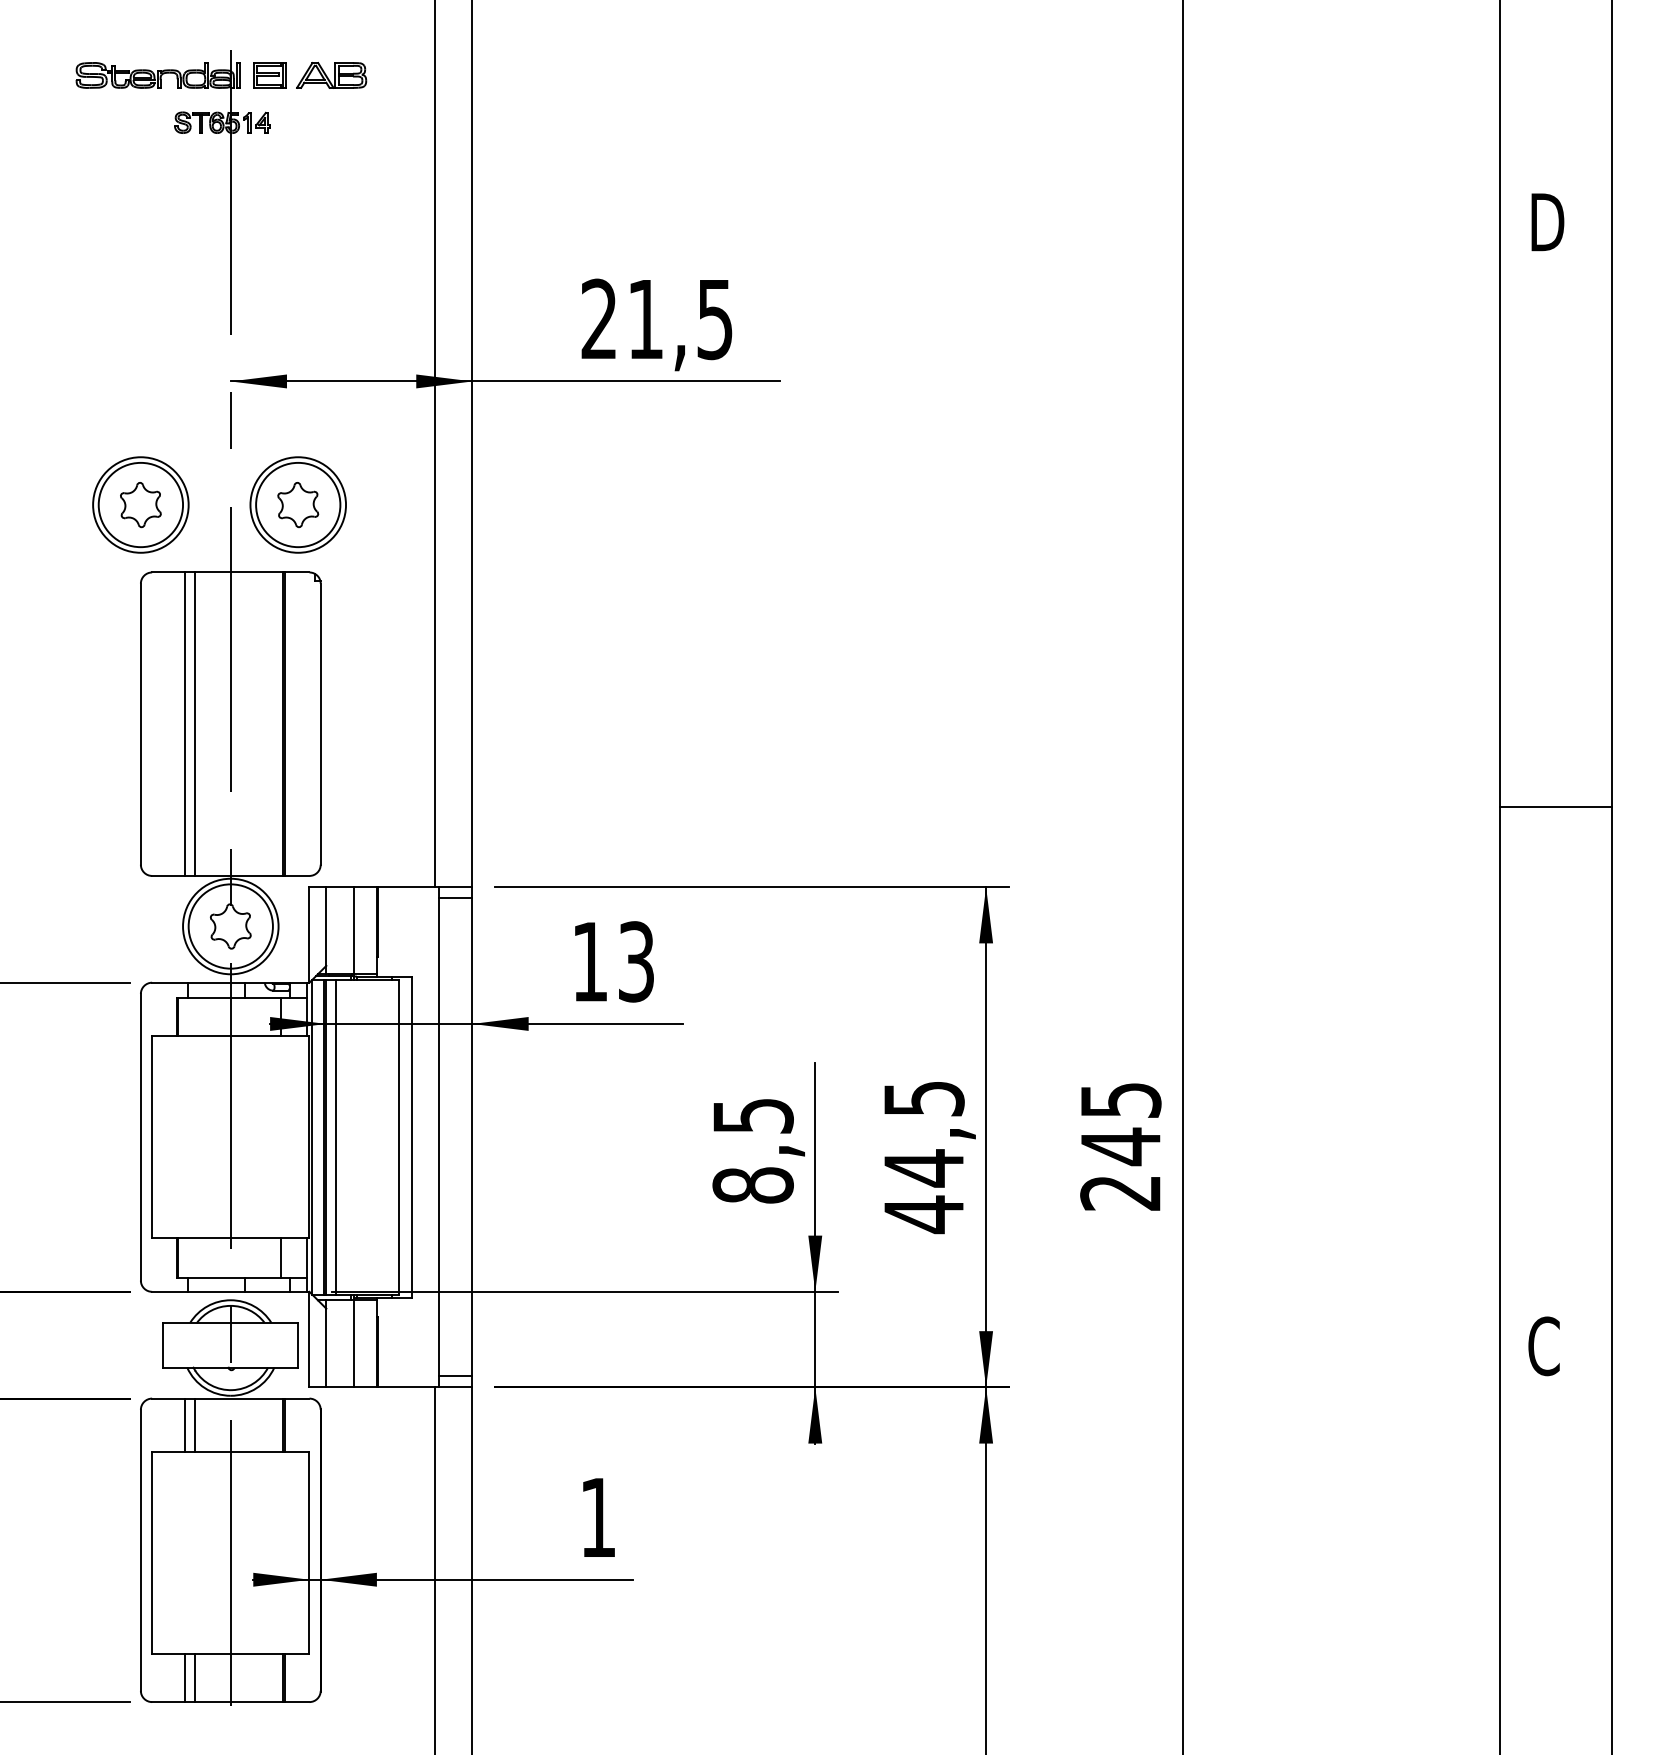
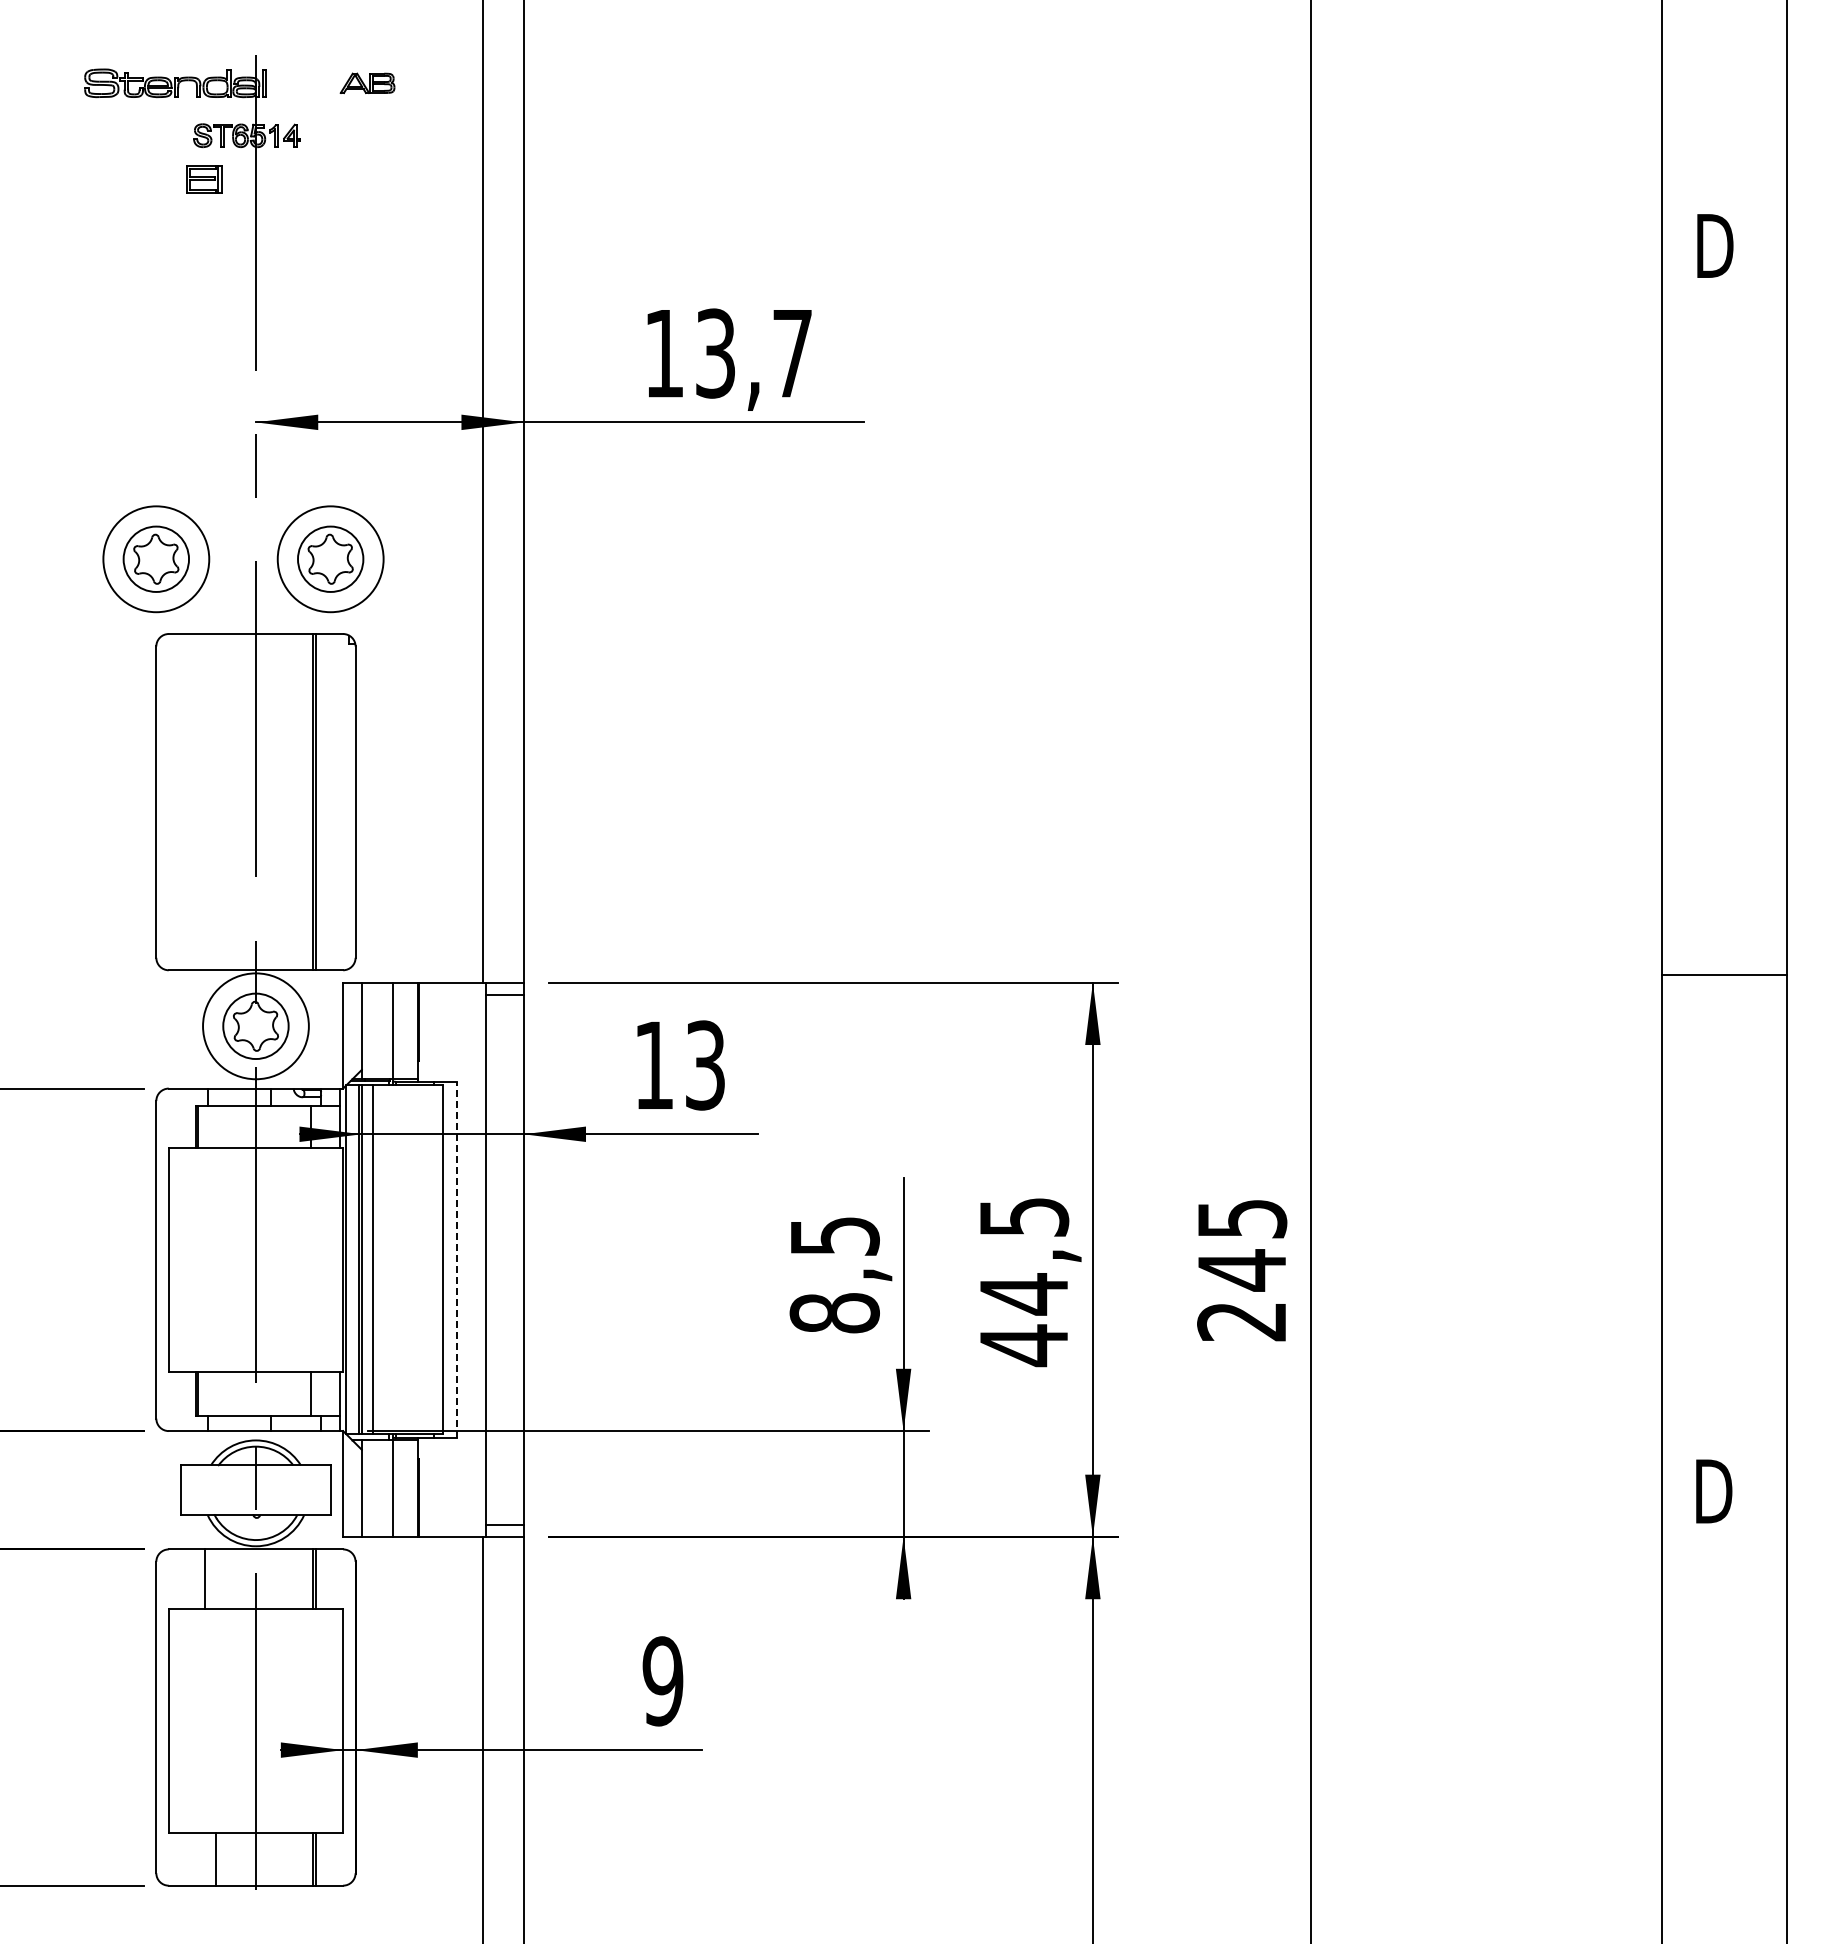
part: (270, 75) -> (204, 179), moved
part: (331, 75) -> (367, 83), size x0.7
text: (656, 319) -> (727, 353), 21,5 -> 13,7
circle: (141, 504) -> (156, 558), size x0.7
circle: (298, 504) -> (330, 558), size x0.7
line: (185, 724) -> (205, 802), removed
line: (195, 724) -> (216, 802), removed
line: (1556, 807) -> (1724, 975), moved
circle: (230, 926) -> (255, 1026), size x0.7
line: (411, 1136) -> (456, 1259), solid -> dashed
text: (1545, 1346) -> (1712, 1491), C -> D
line: (195, 1424) -> (216, 1578), removed
text: (597, 1517) -> (662, 1681), 1 -> 9
line: (185, 1677) -> (205, 1858), removed

